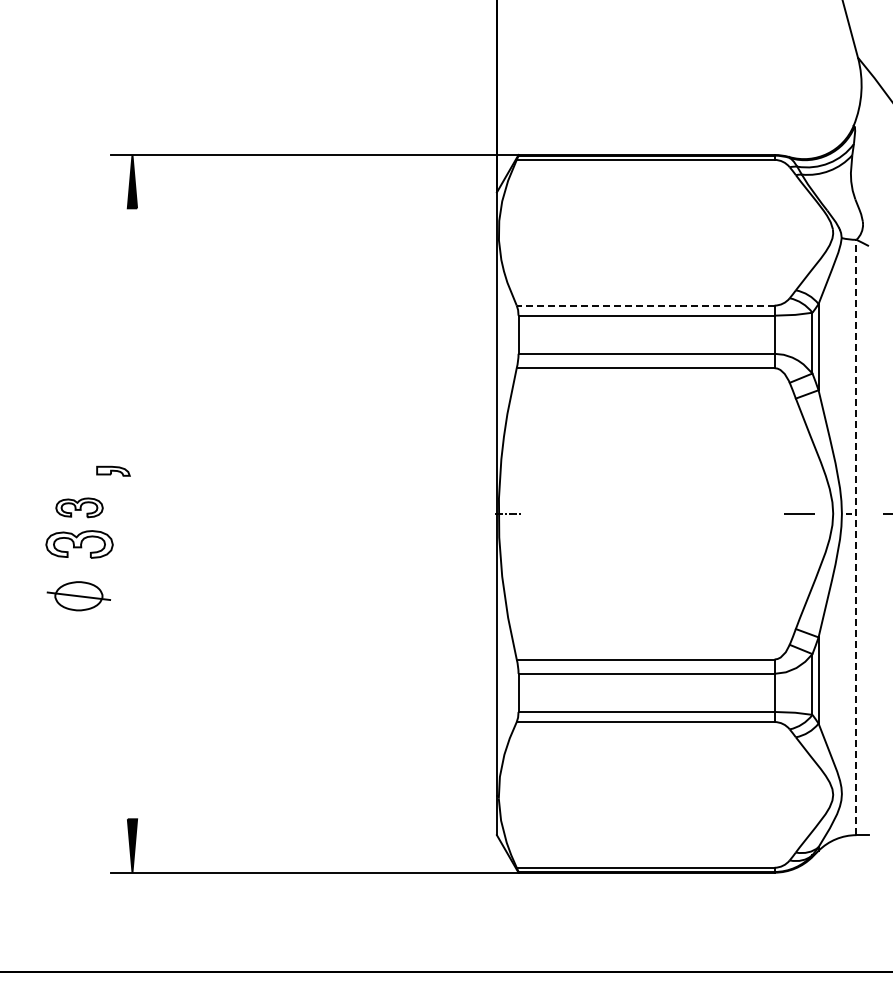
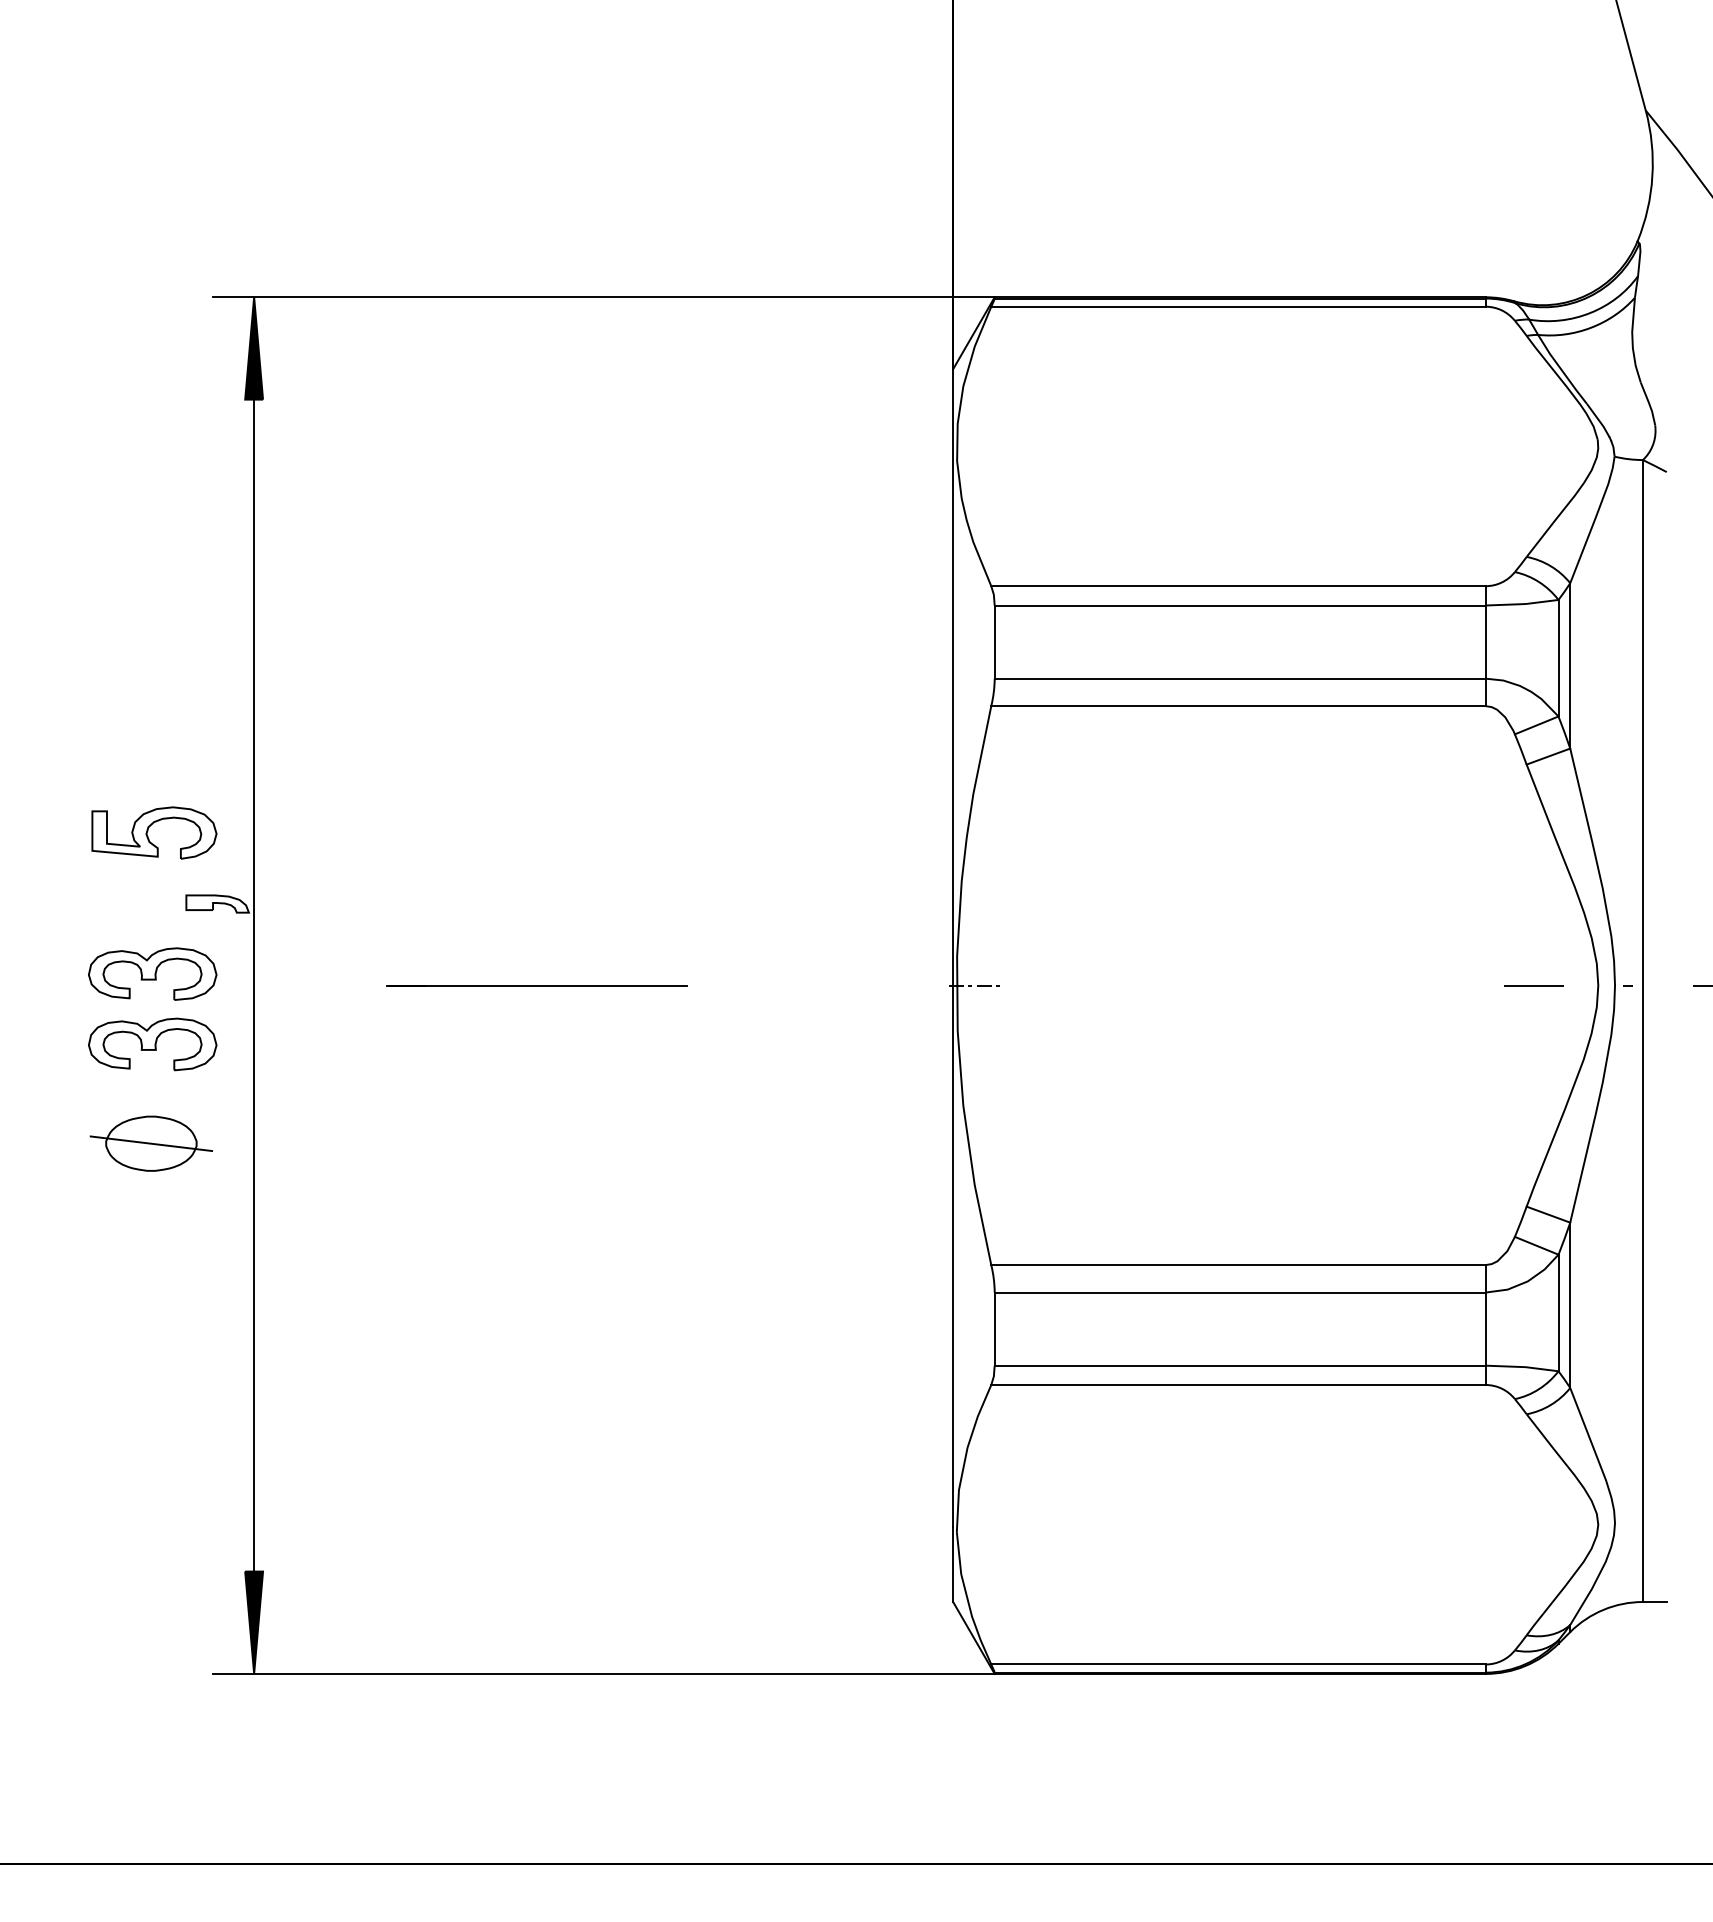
line: (645, 305) -> (1238, 585), dashed -> solid
part: (80, 434) -> (154, 833), added
part: (79, 507) -> (152, 973), size x1.43
line: (132, 513) -> (254, 984), added
line: (279, 513) -> (536, 984), added
line: (856, 537) -> (1642, 1031), dashed -> solid

